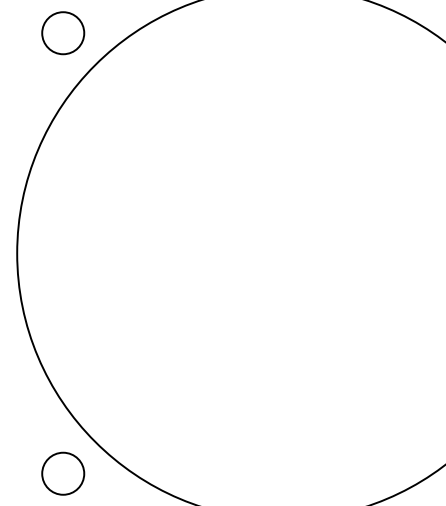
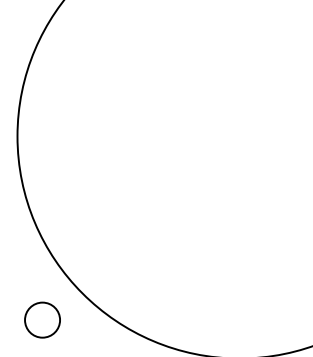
circle: (63, 473) -> (42, 319), moved

